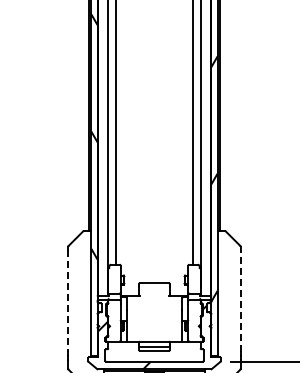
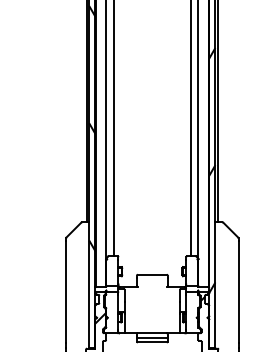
line: (68, 300) -> (66, 292), dashed -> solid
line: (240, 300) -> (238, 292), dashed -> solid

